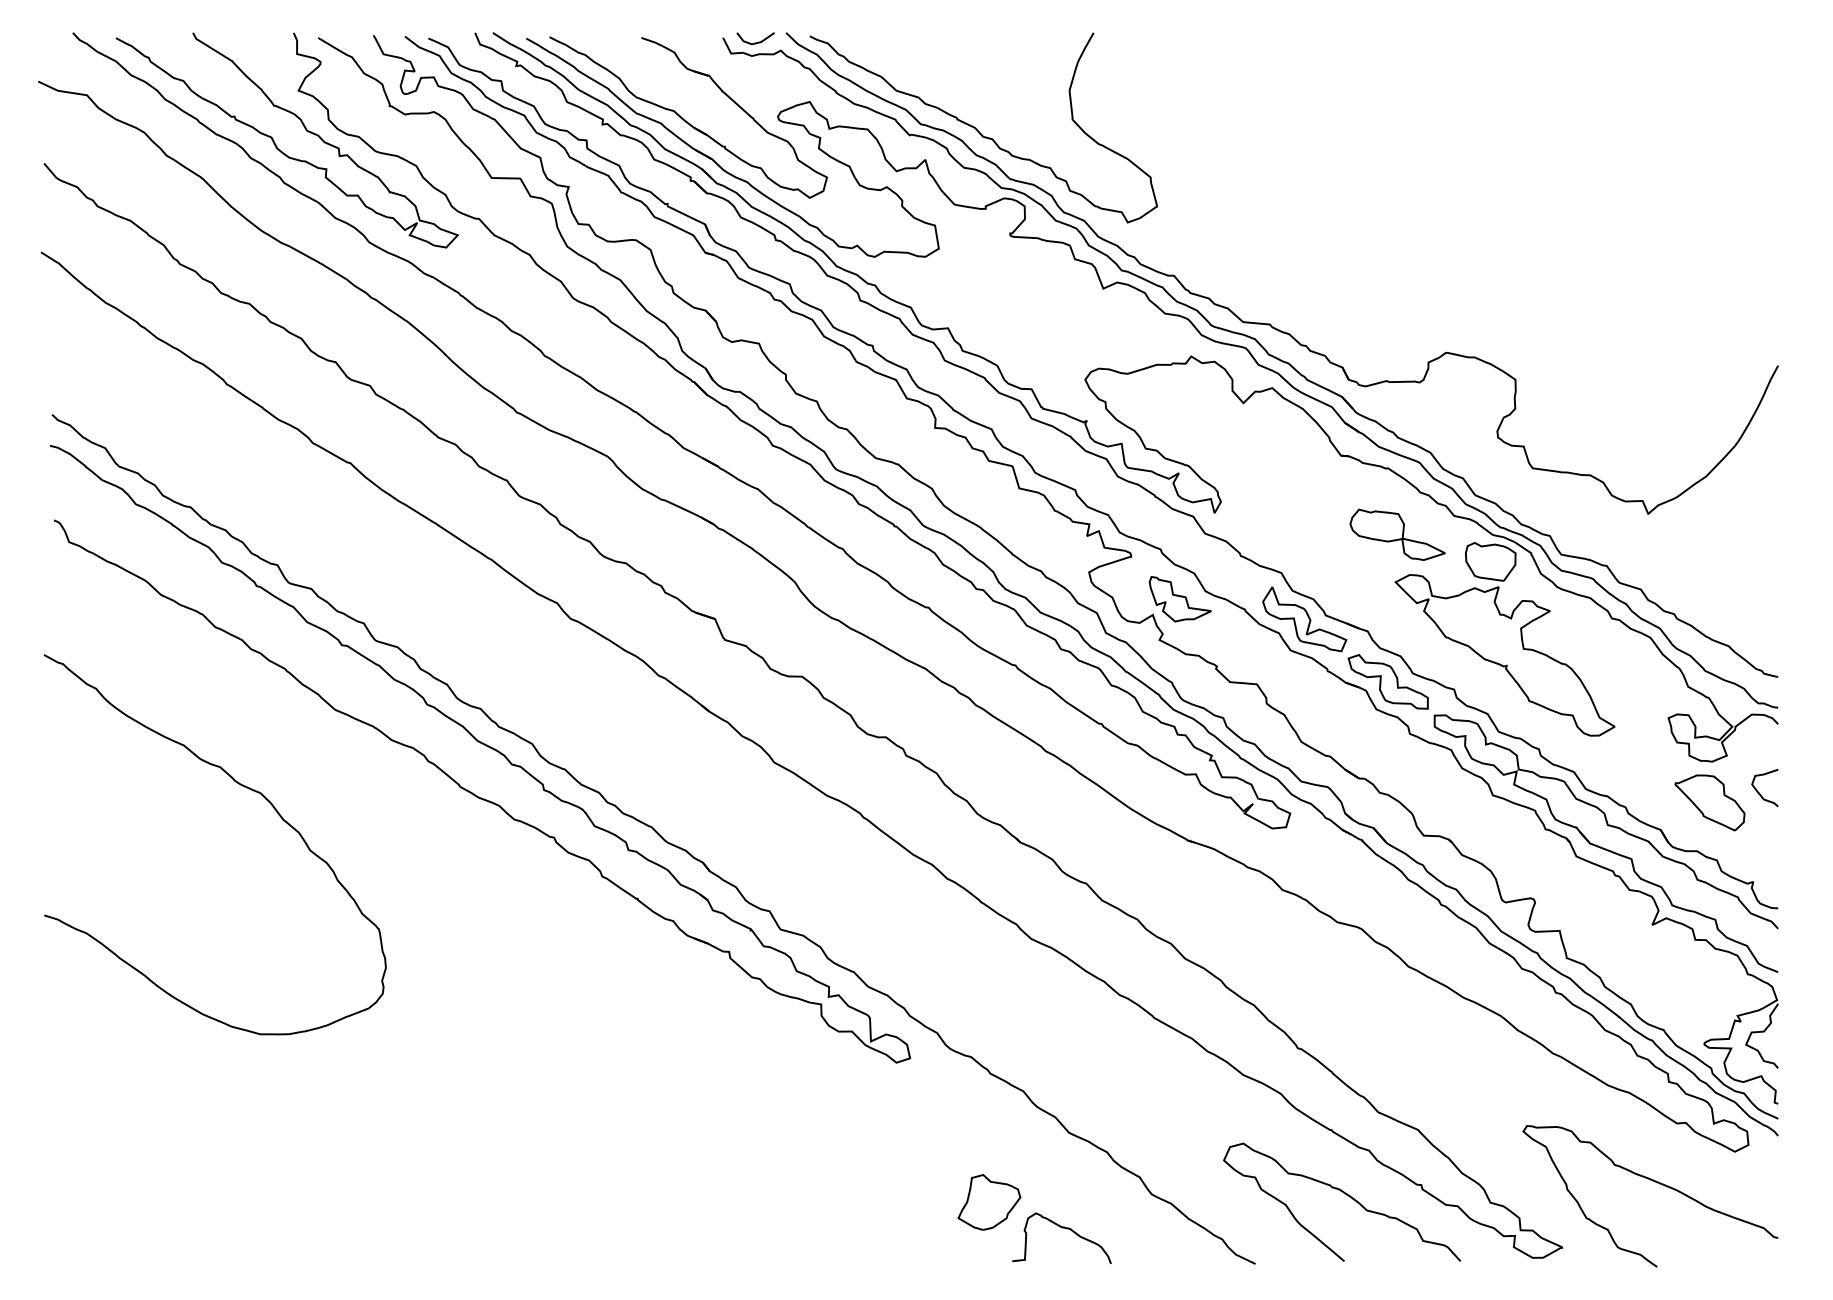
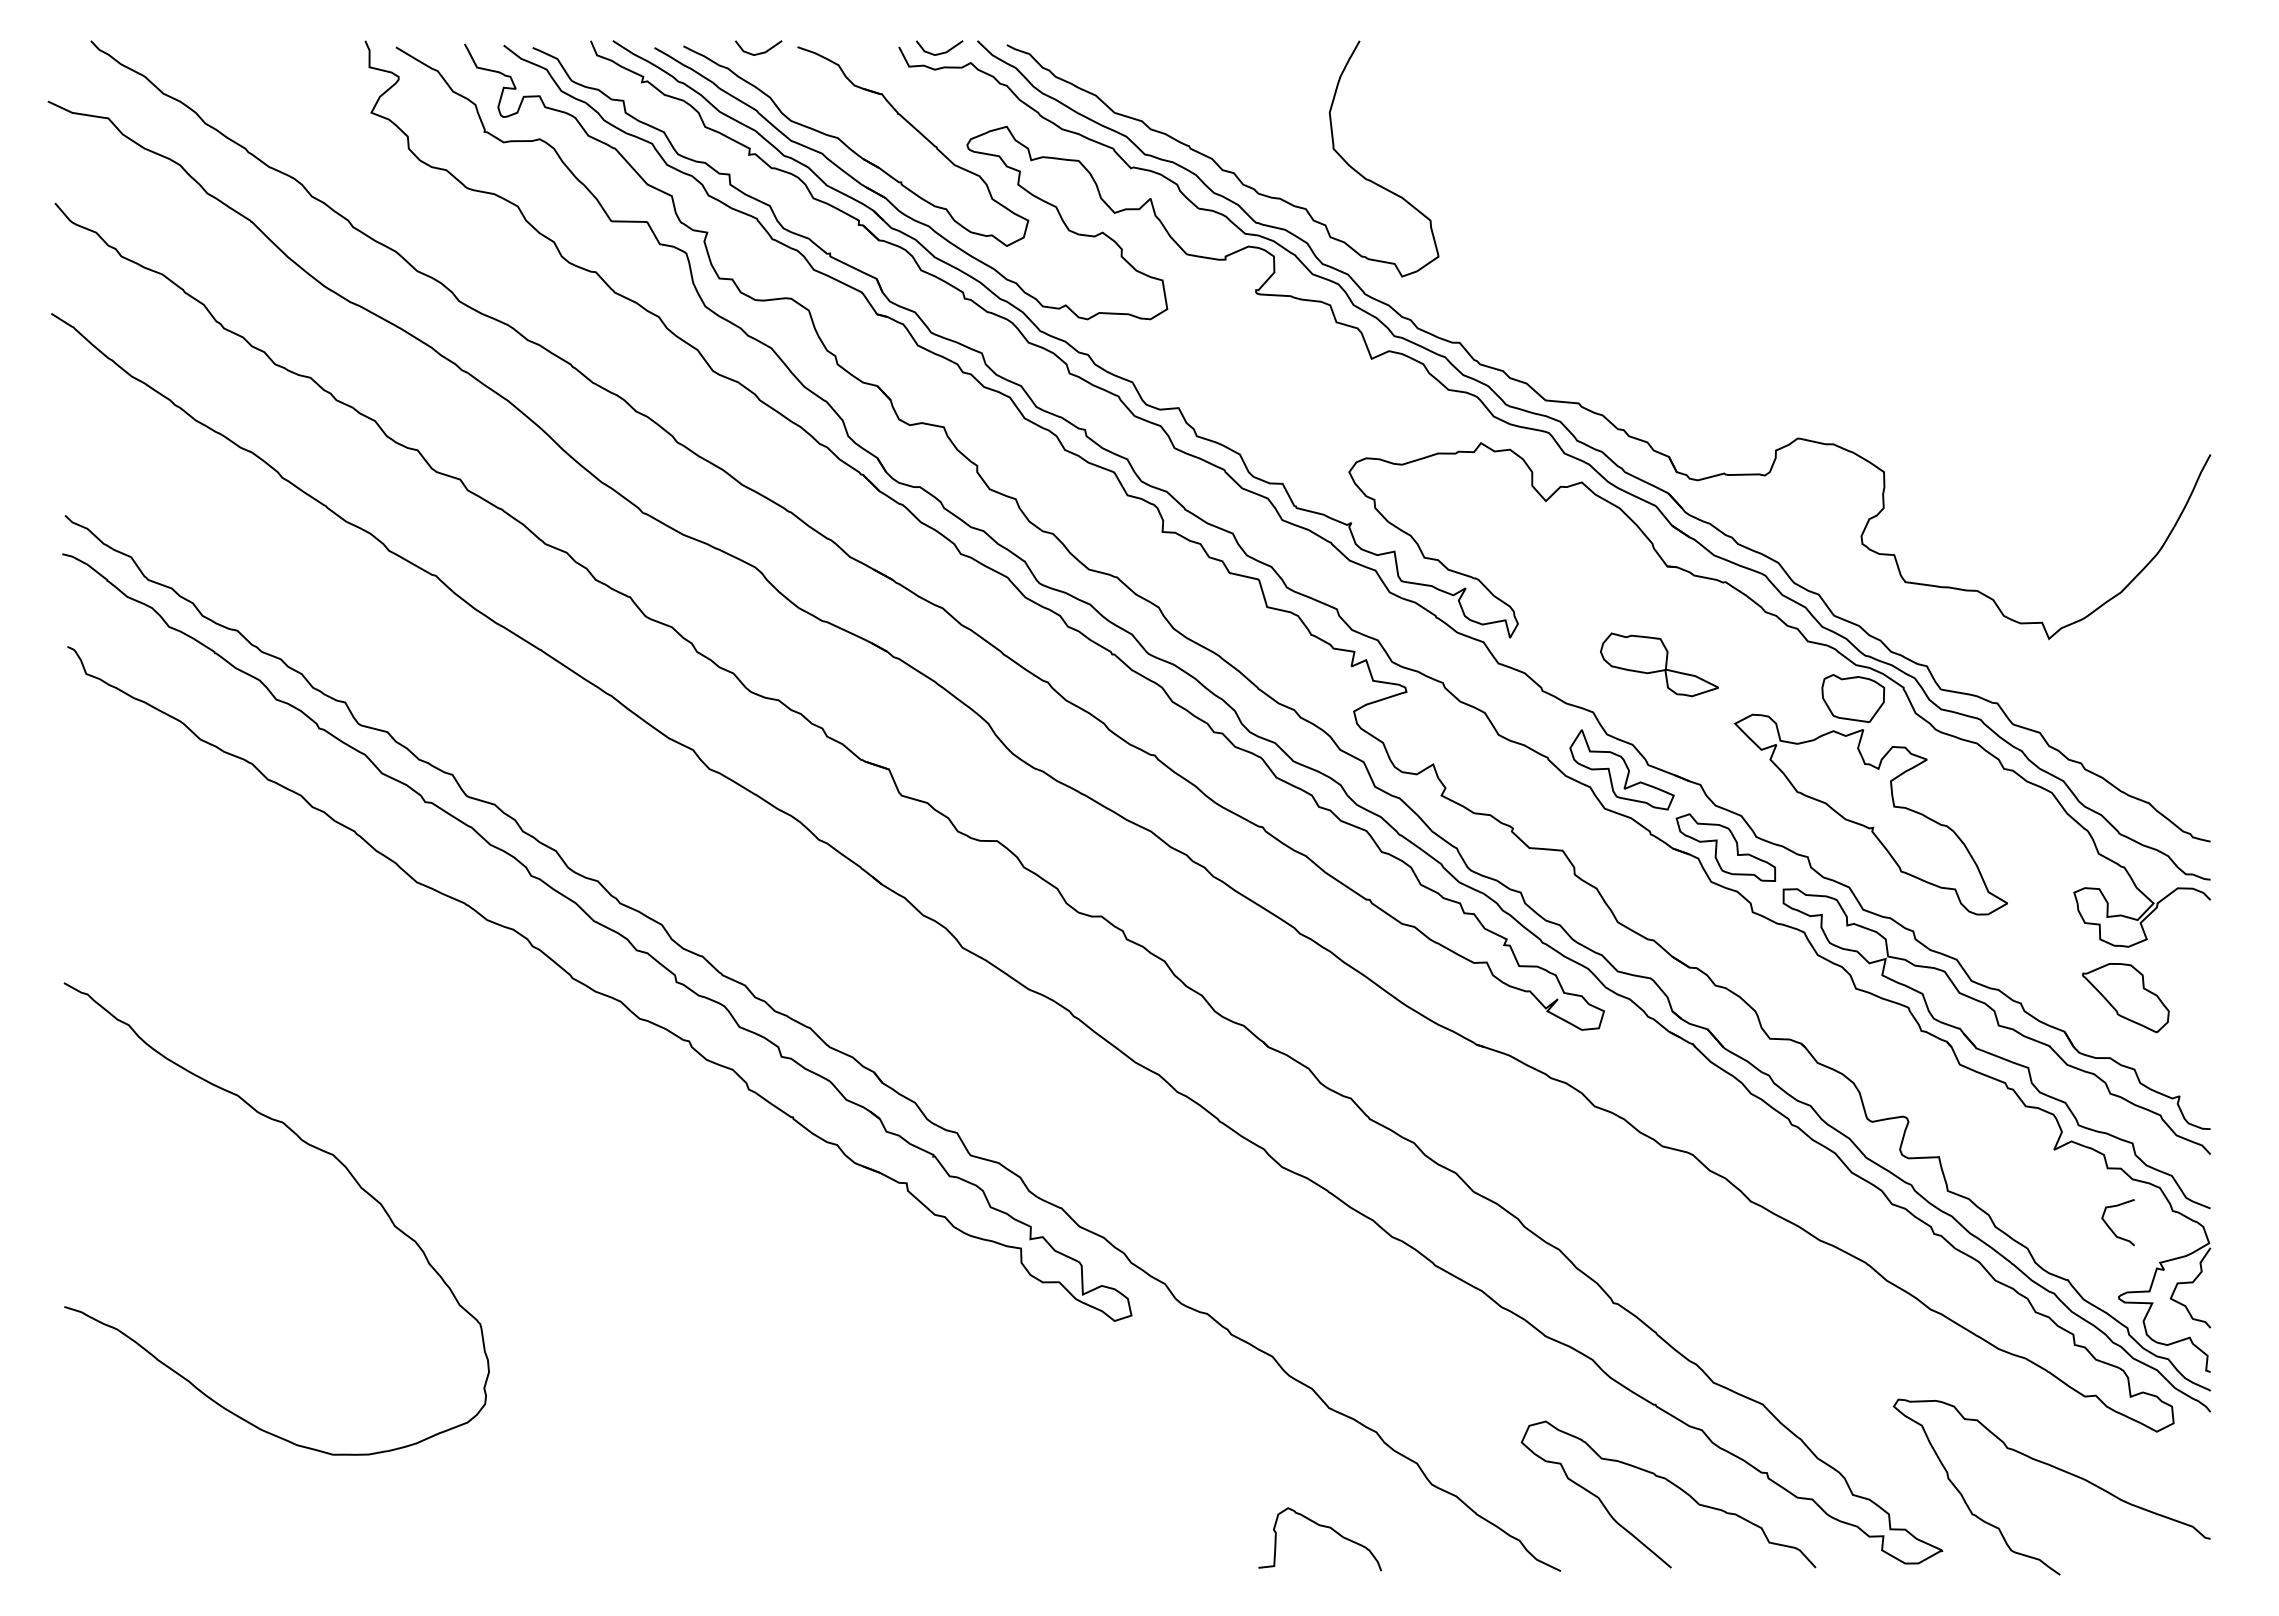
line: (610, 42) -> (759, 52), added
curve: (276, 145) -> (344, 181), removed
part: (1397, 534) -> (1659, 664), moved
part: (1180, 598) -> (1467, 744), removed
curve: (242, 786) -> (310, 1146), moved
curve: (1759, 792) -> (2111, 1228), moved
part: (988, 1202) -> (1229, 1494), removed

